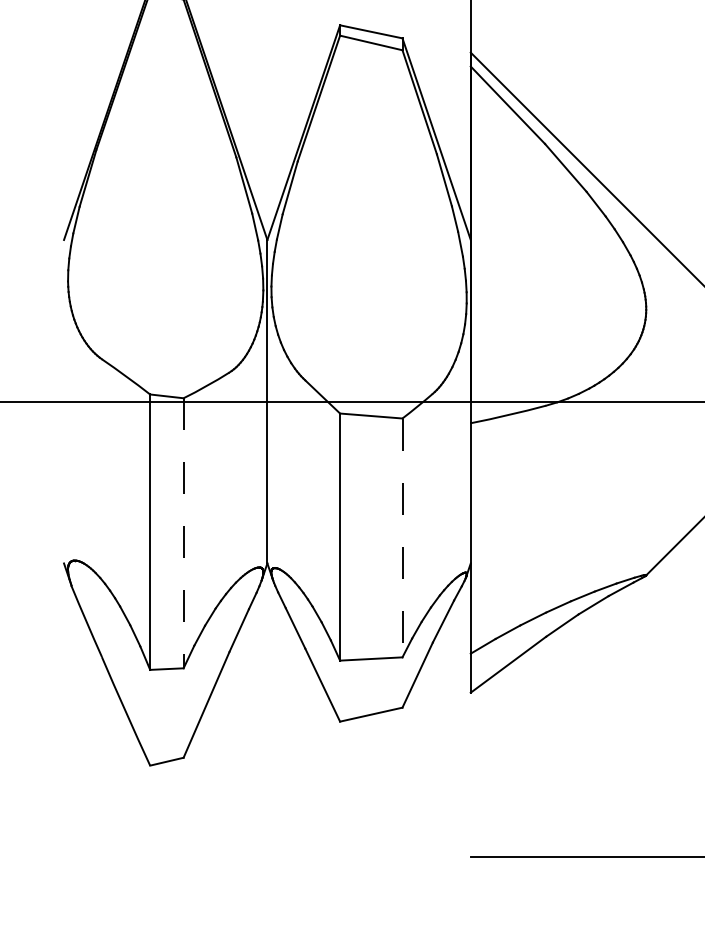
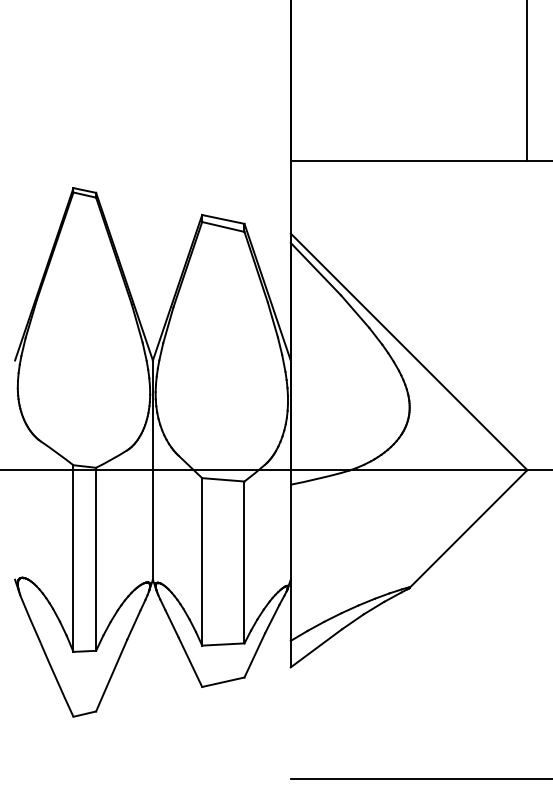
line: (184, 533) -> (96, 559), dashed -> solid
line: (402, 537) -> (244, 562), dashed -> solid

